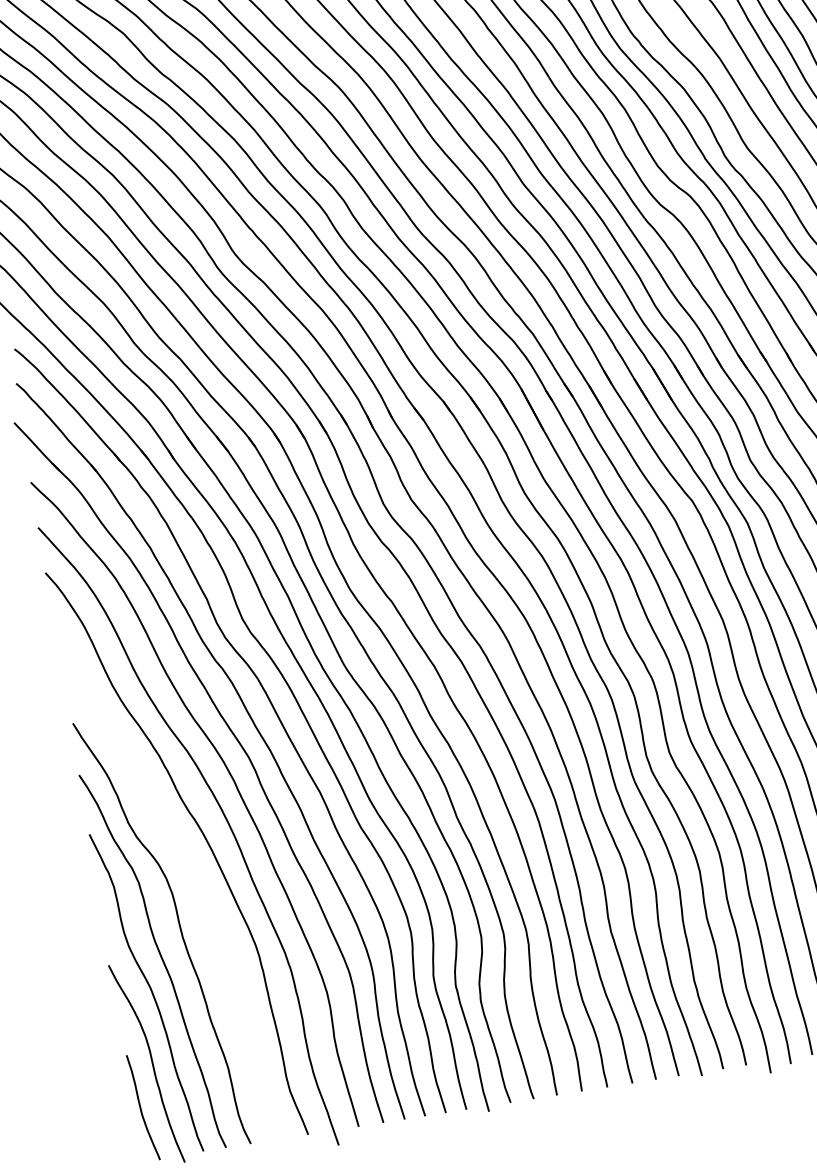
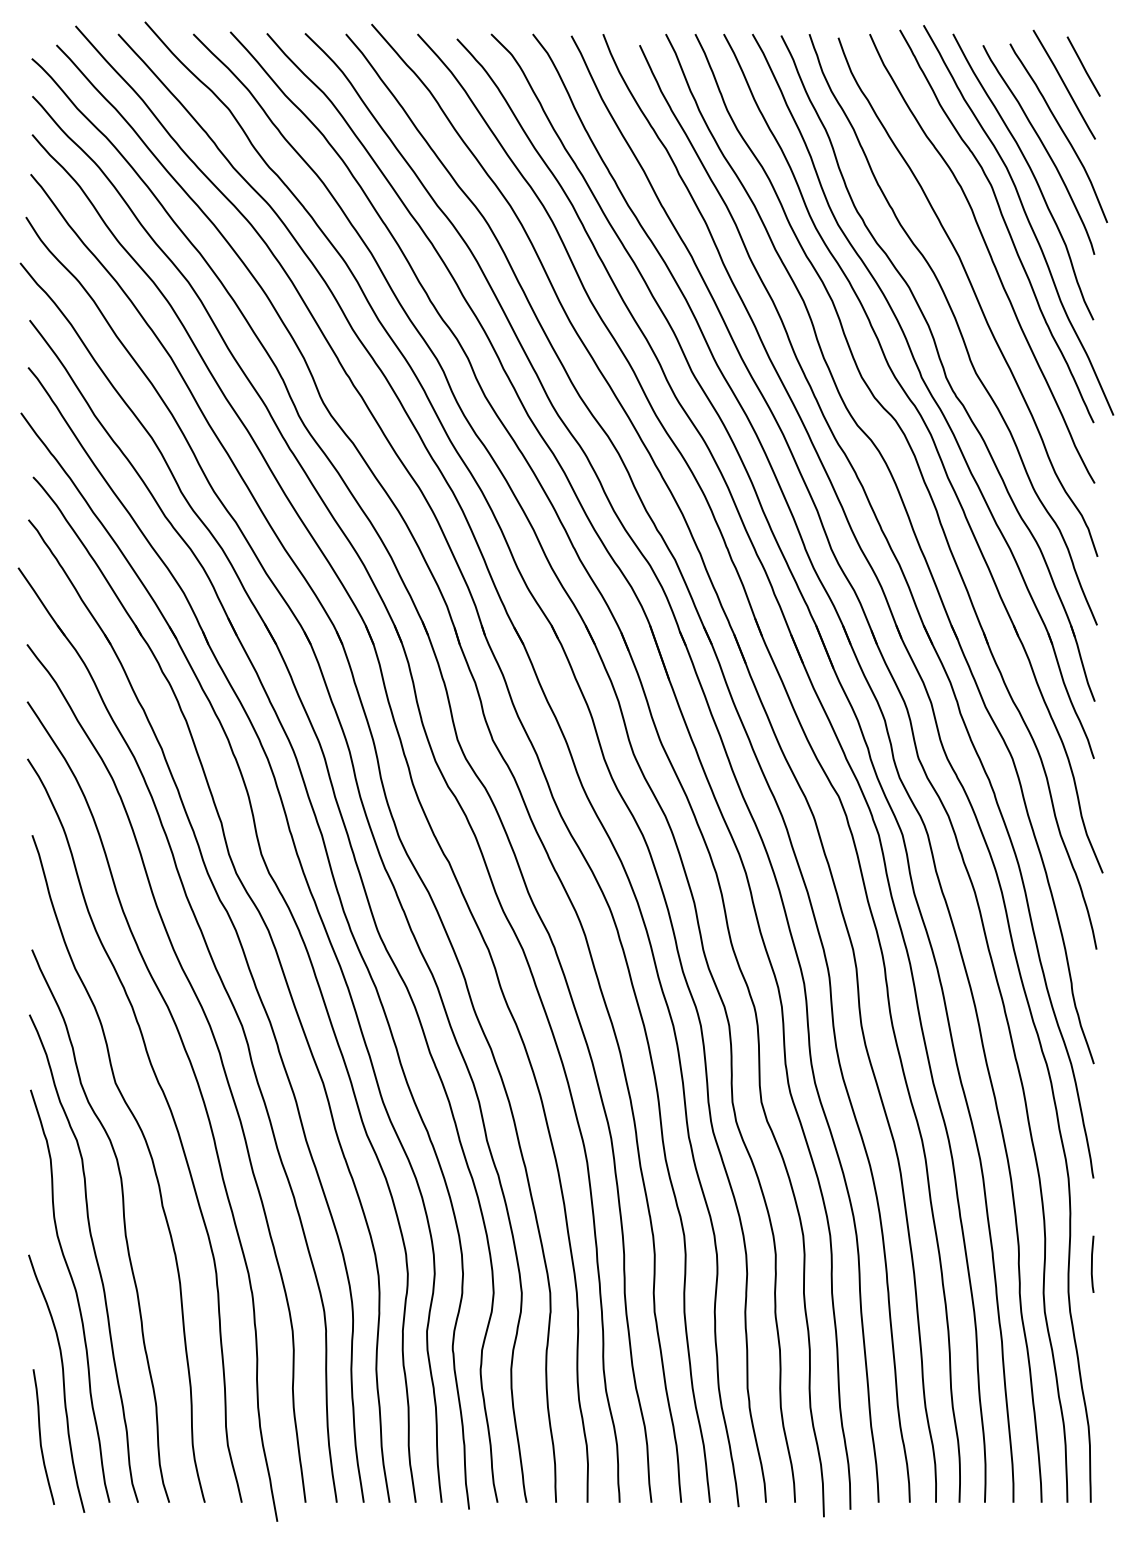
curve: (194, 876) -> (151, 1161), added

